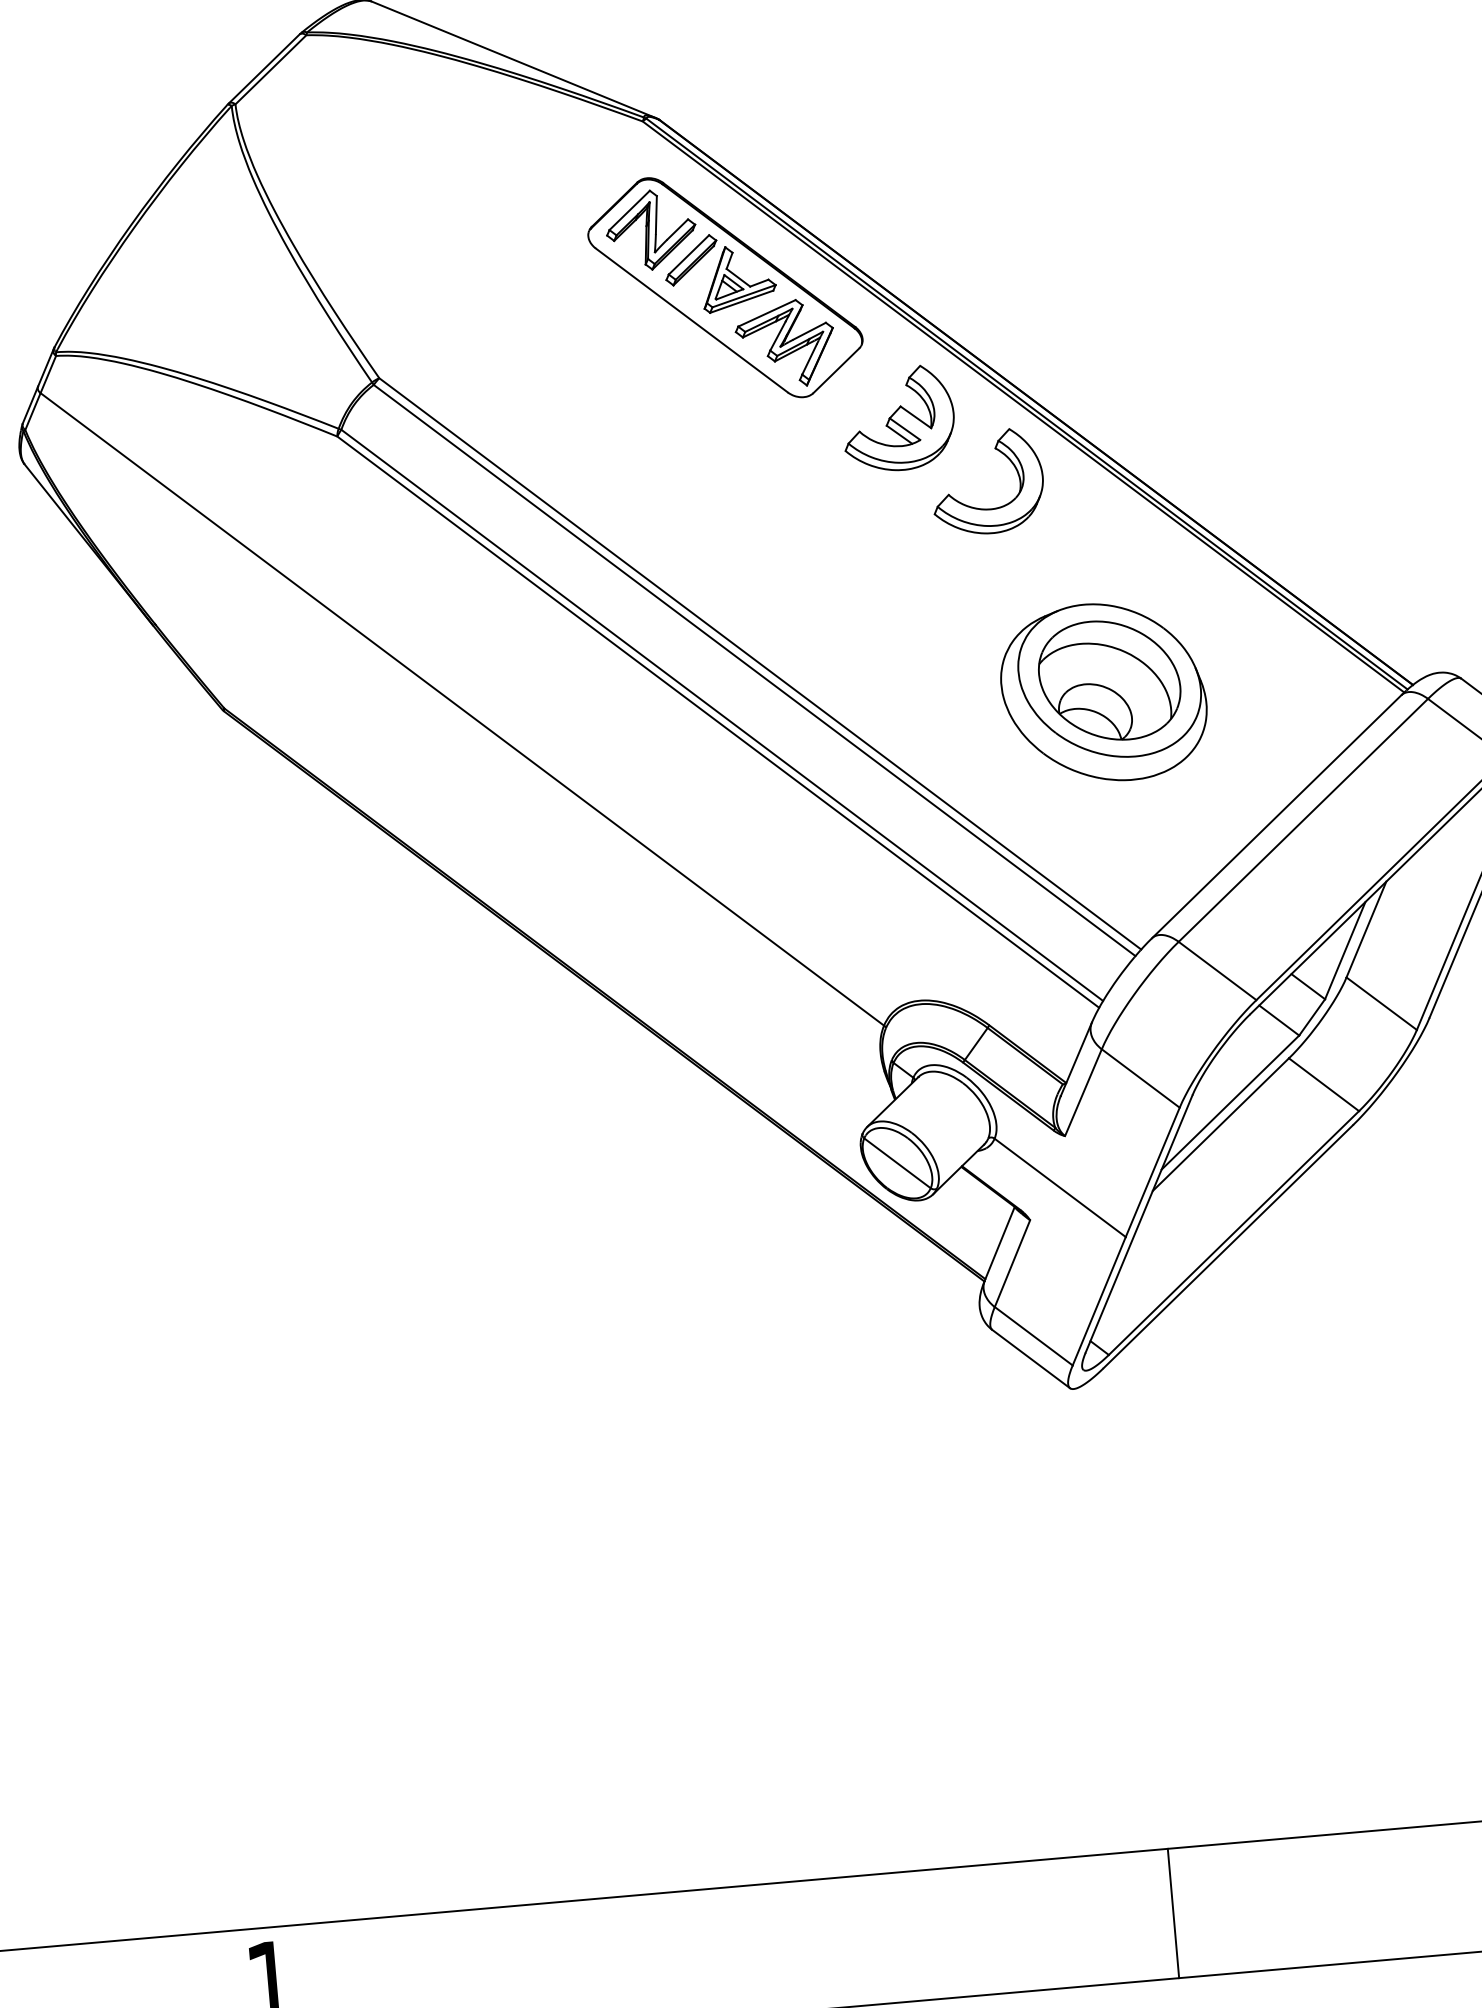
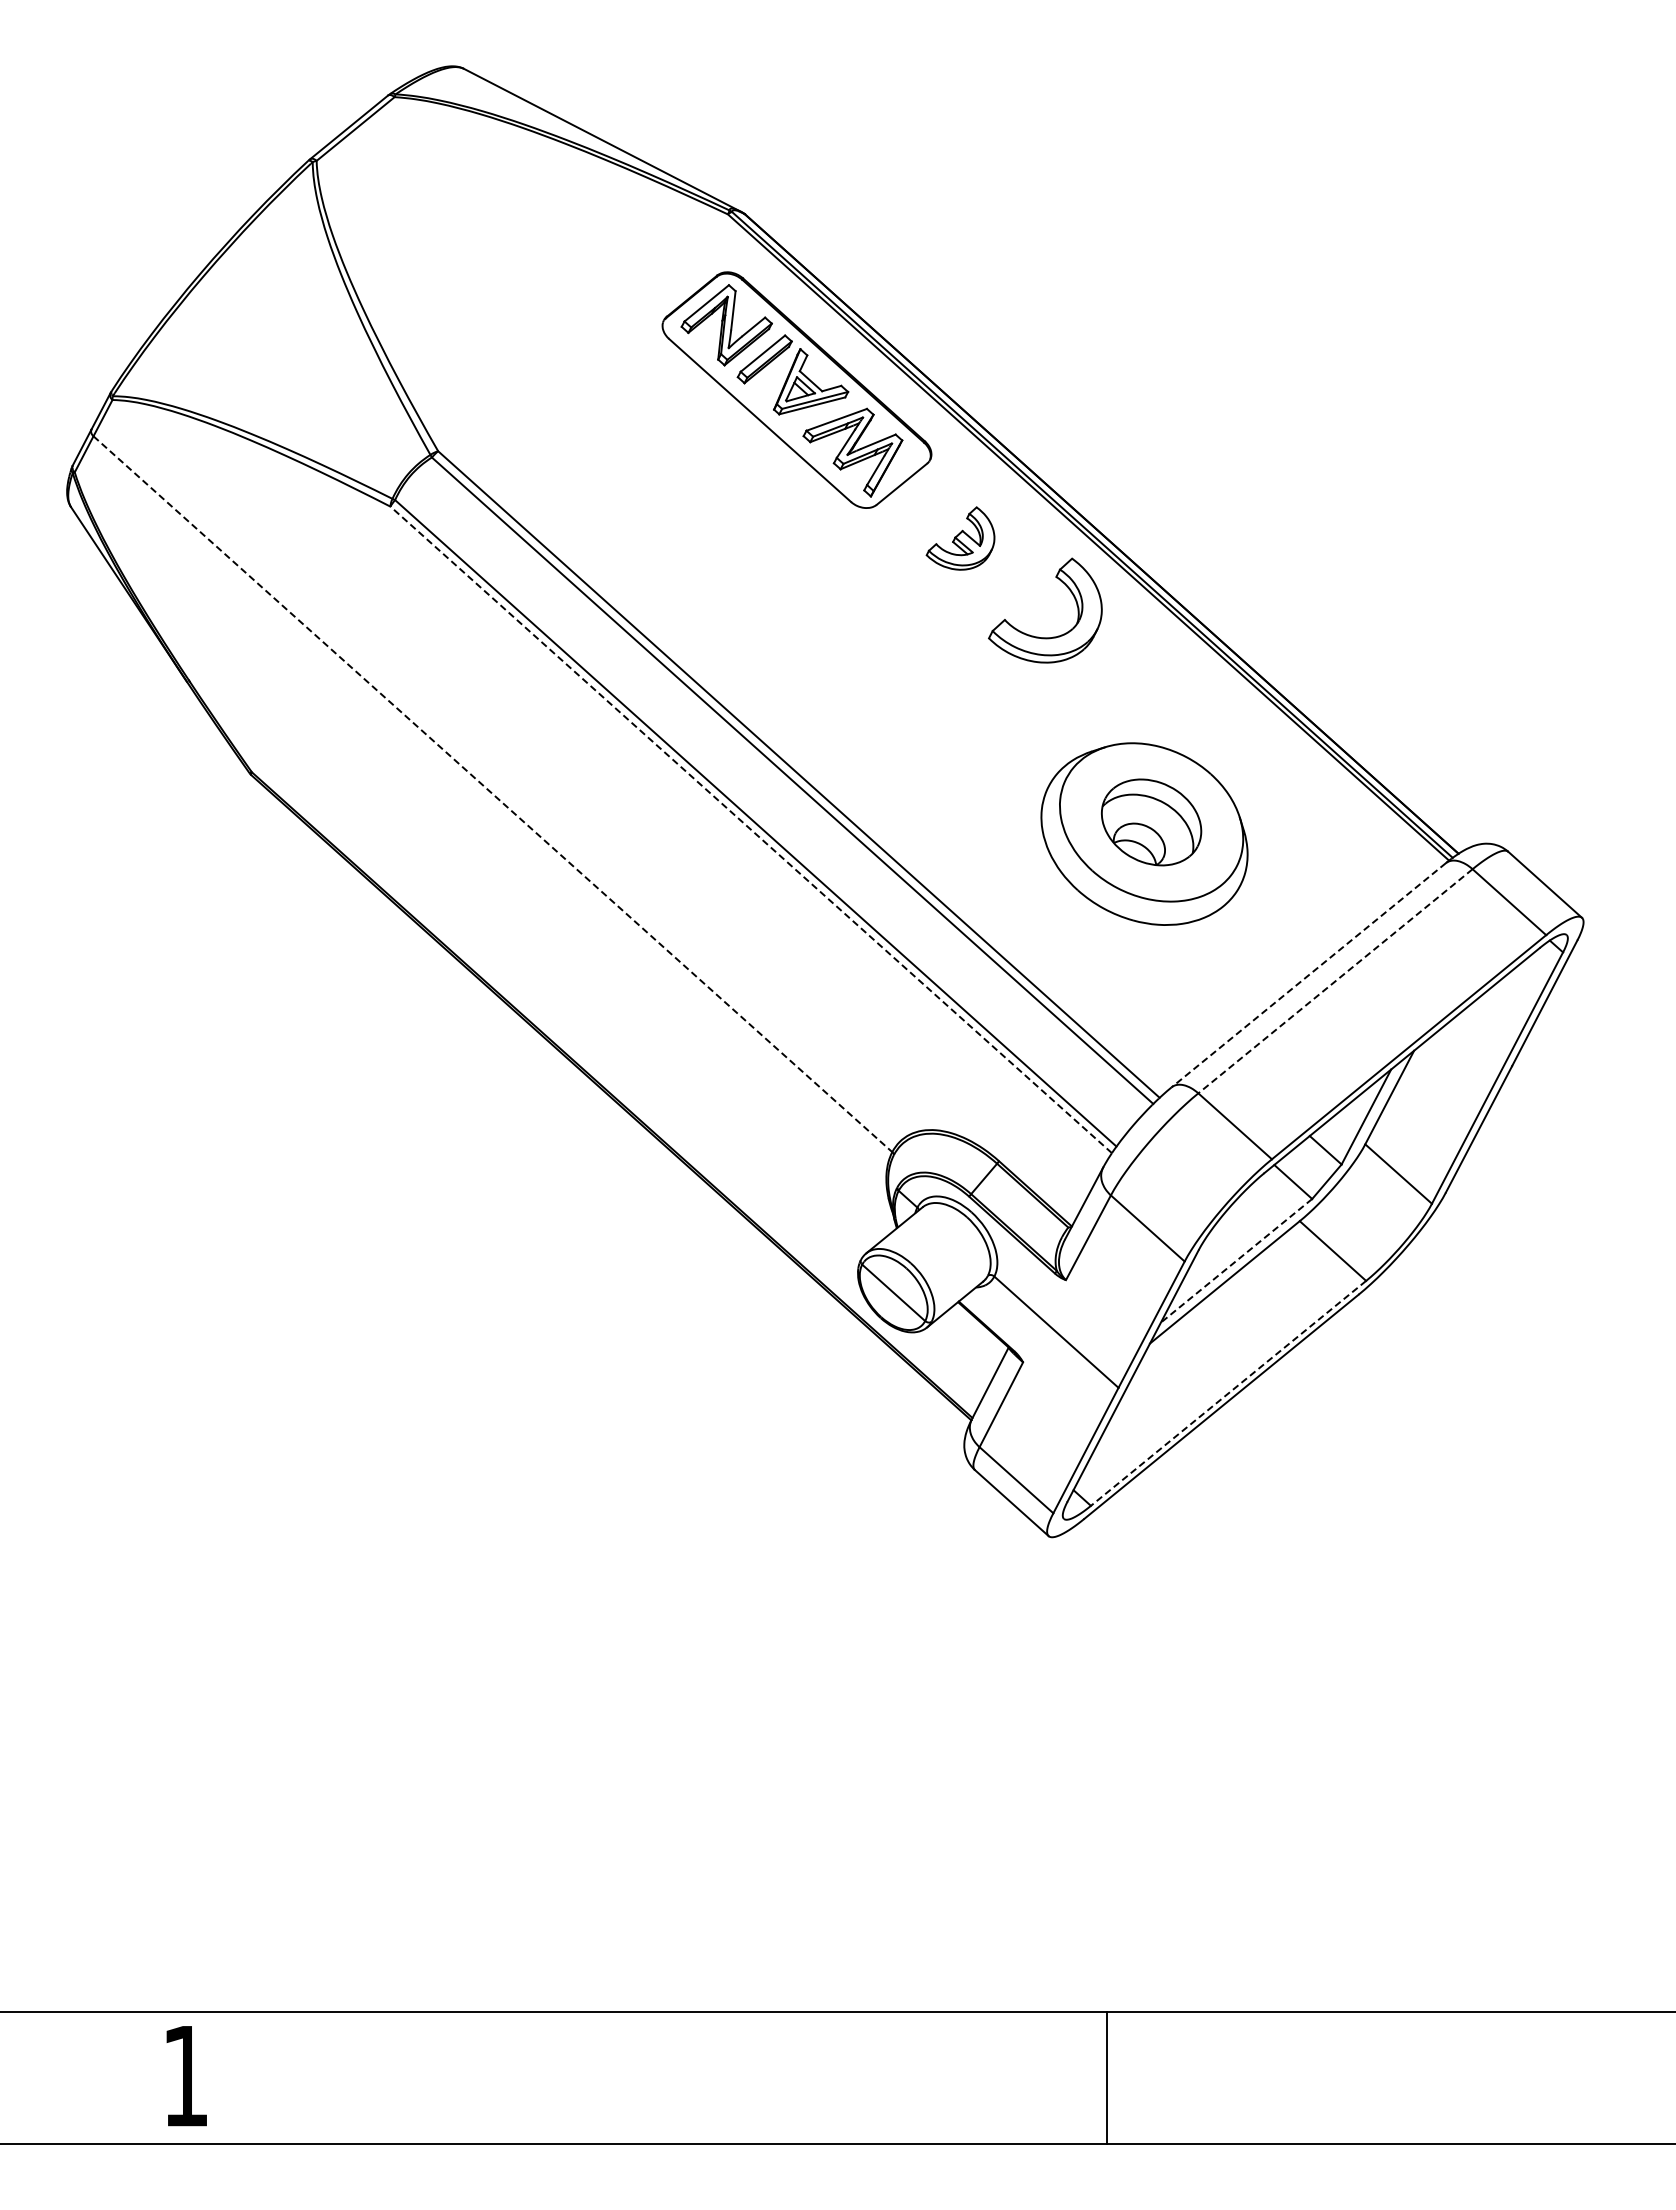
part: (898, 418) -> (960, 538), size x0.6
part: (1109, 680) -> (1151, 822), size x0.7
line: (462, 709) -> (493, 794), solid -> dashed
line: (717, 721) -> (750, 829), solid -> dashed
line: (1276, 817) -> (1308, 975), solid -> dashed
line: (1303, 820) -> (1335, 981), solid -> dashed
line: (1230, 1102) -> (1236, 1260), solid -> dashed
line: (1233, 1233) -> (1228, 1393), solid -> dashed

